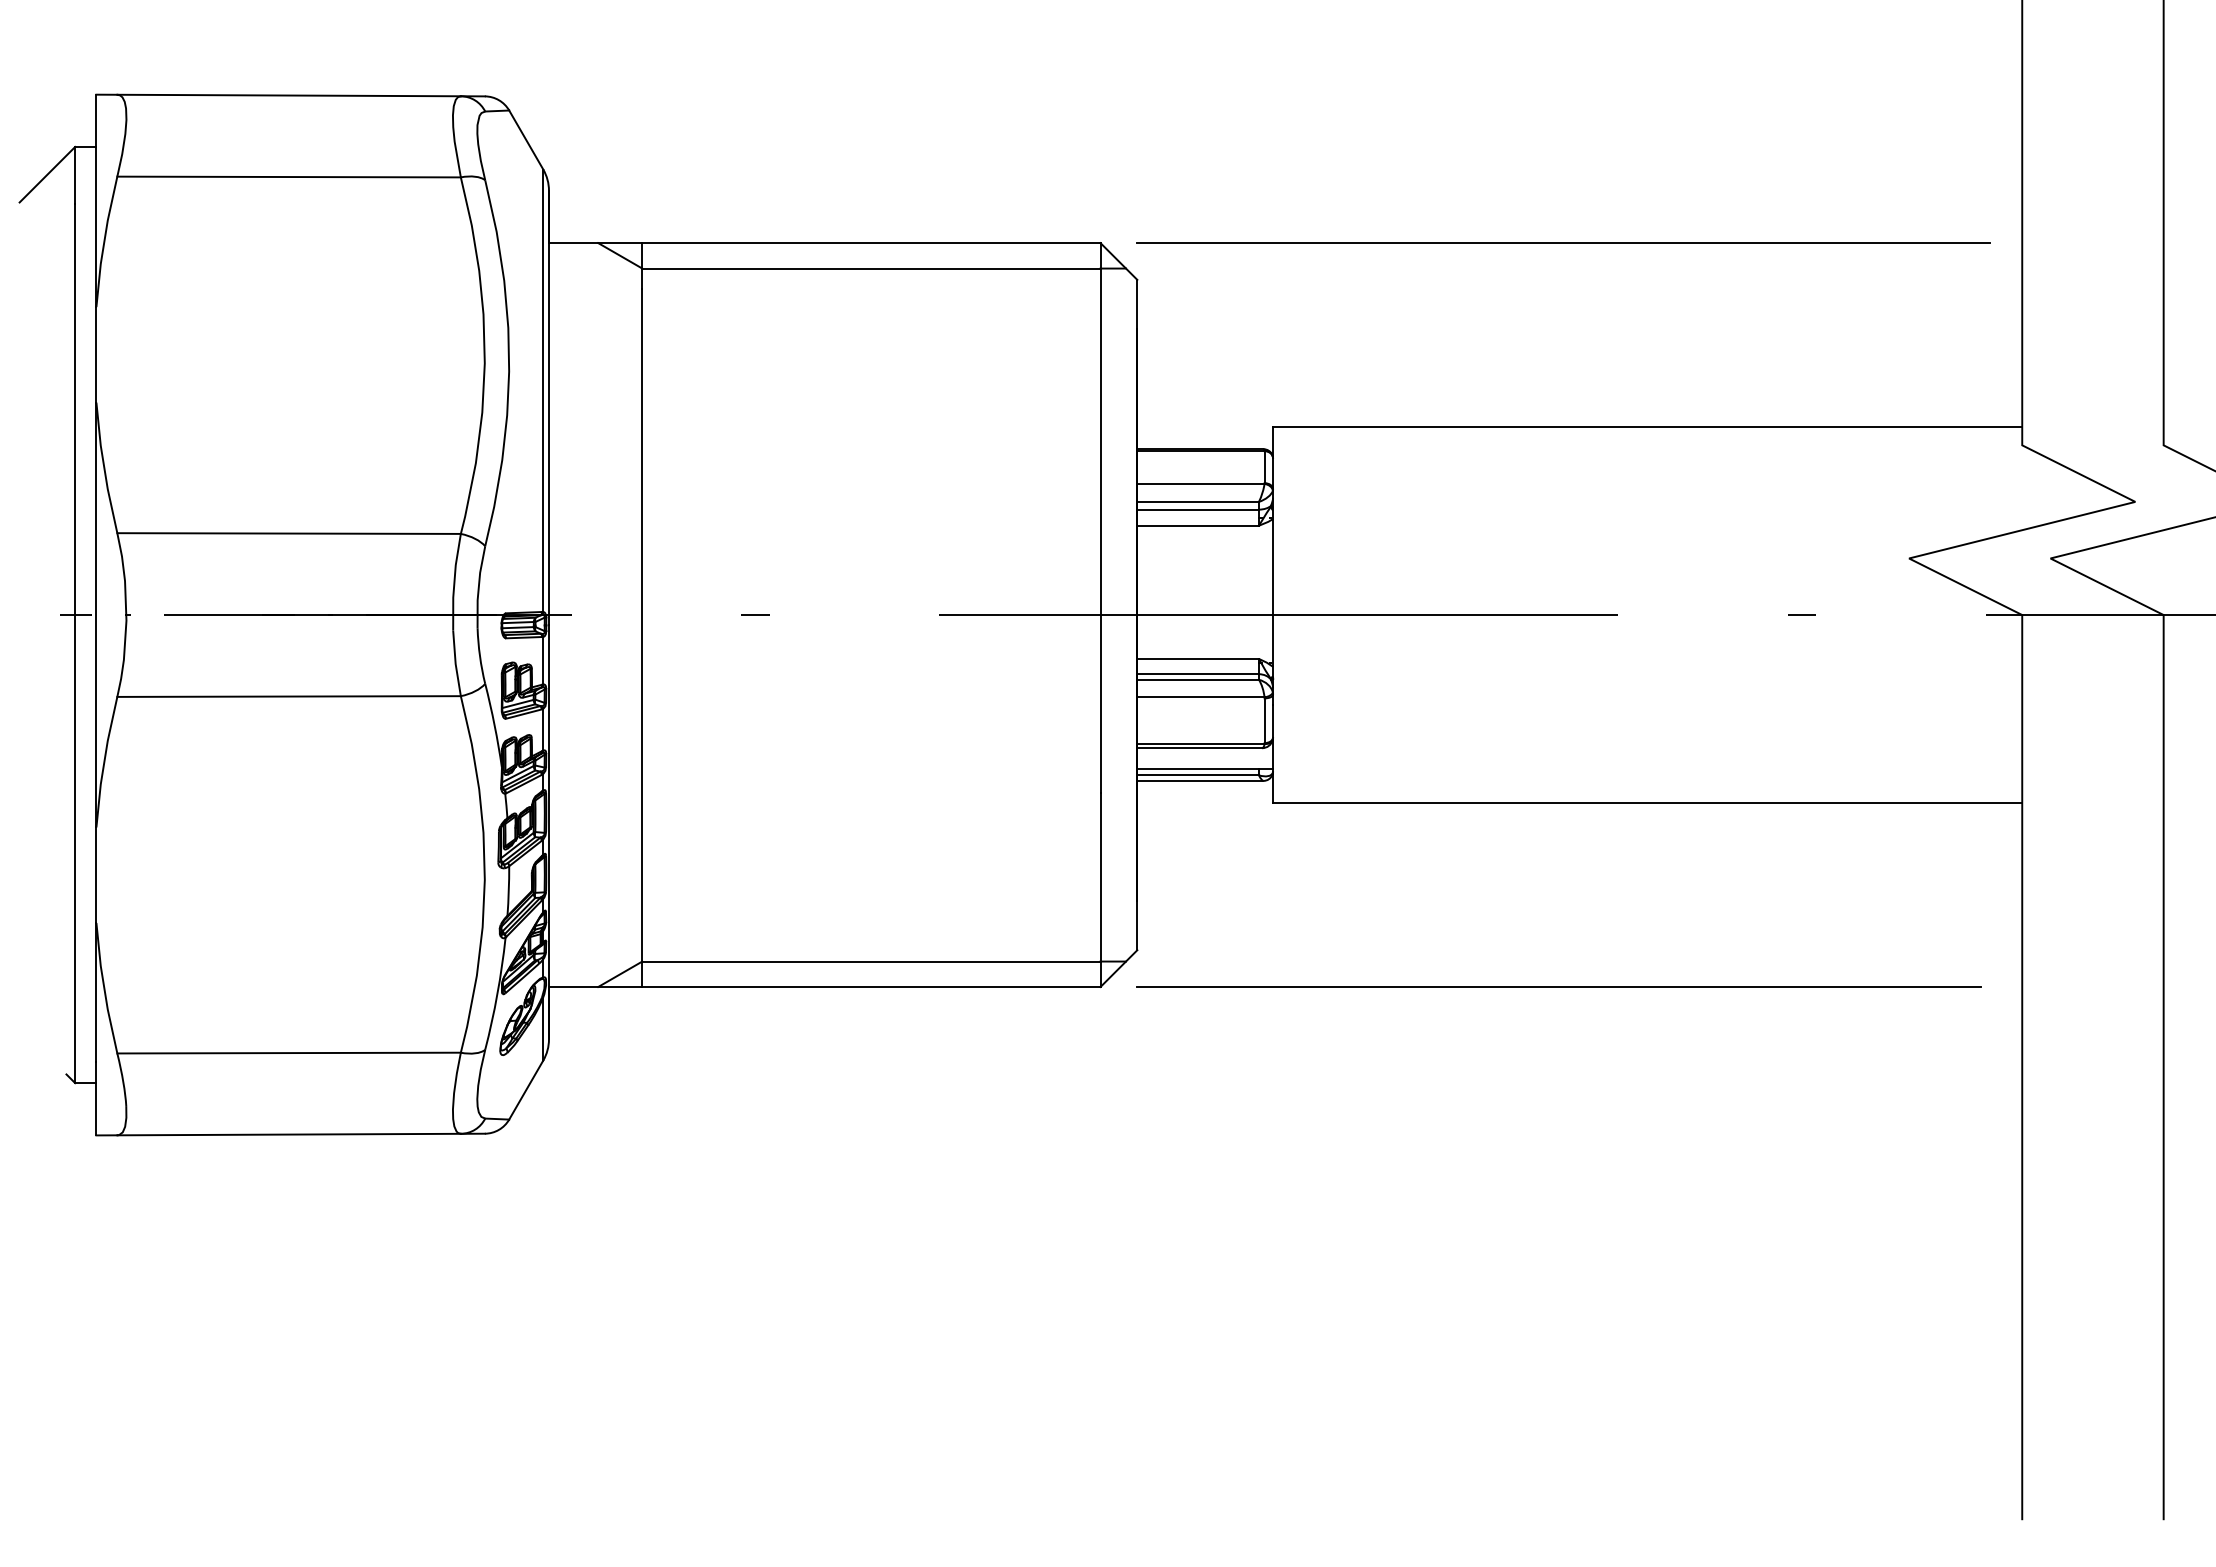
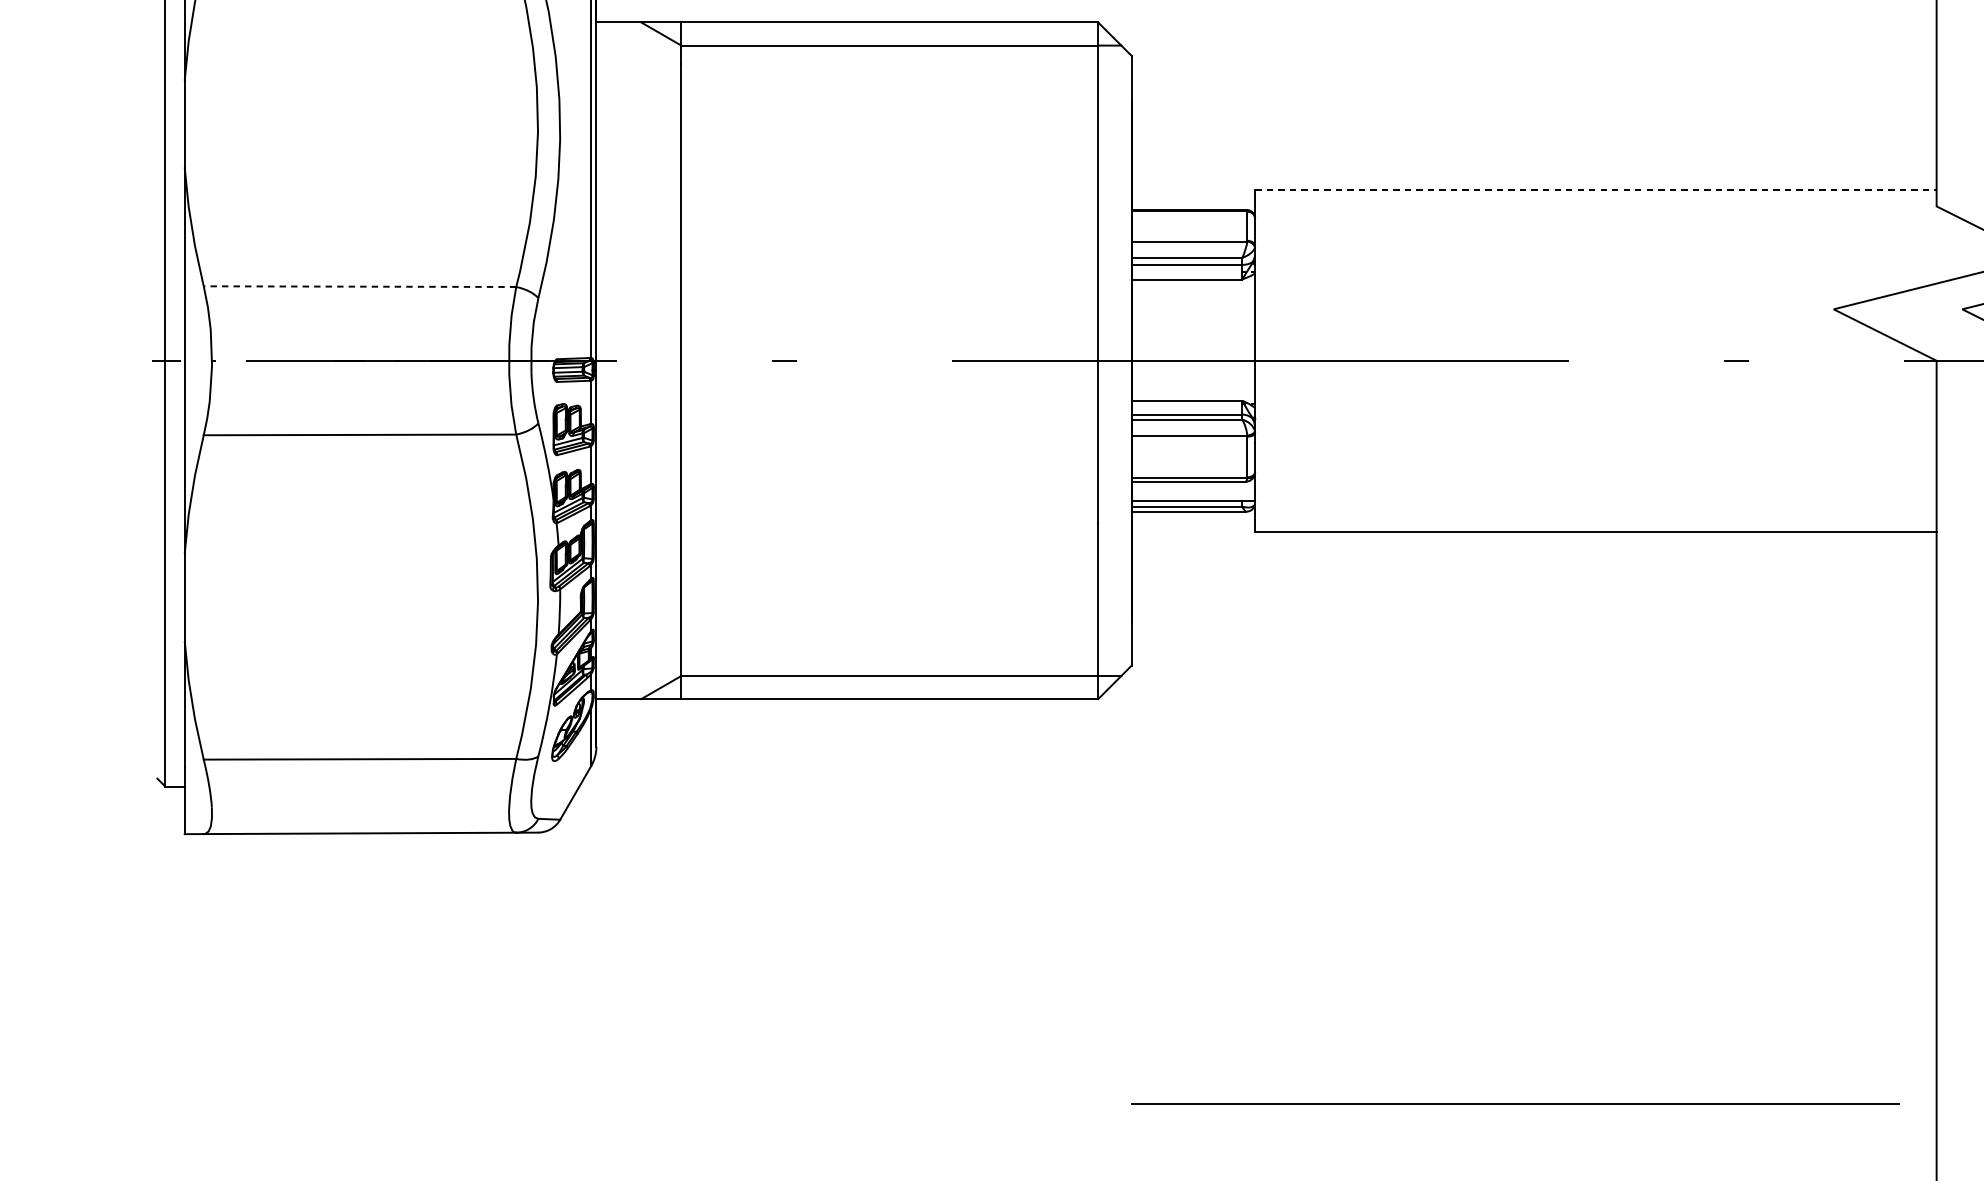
line: (1563, 243) -> (1519, 22), removed
line: (1647, 426) -> (1595, 189), solid -> dashed
line: (289, 533) -> (360, 286), solid -> dashed
line: (1558, 986) -> (1514, 1103), moved

